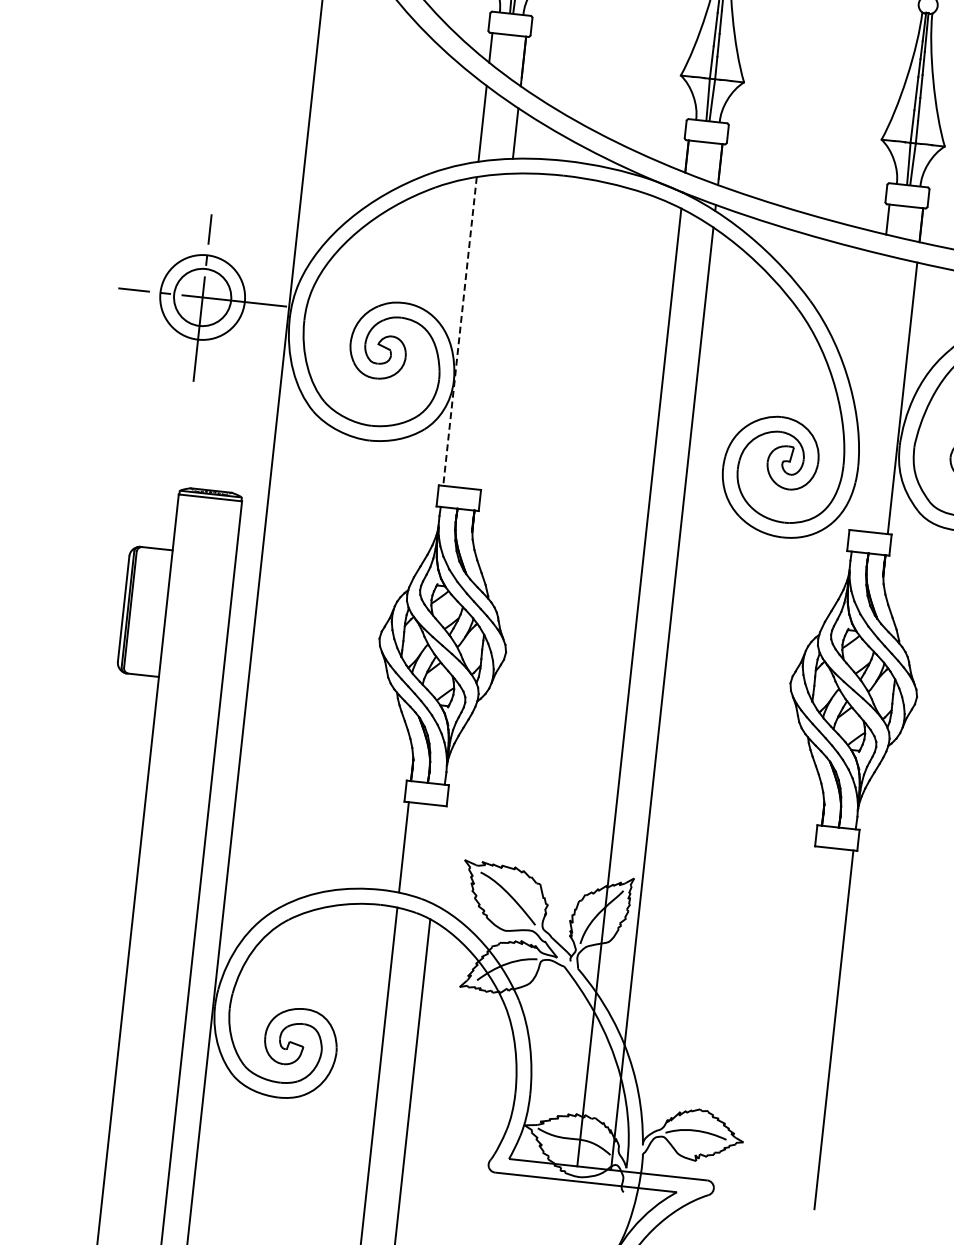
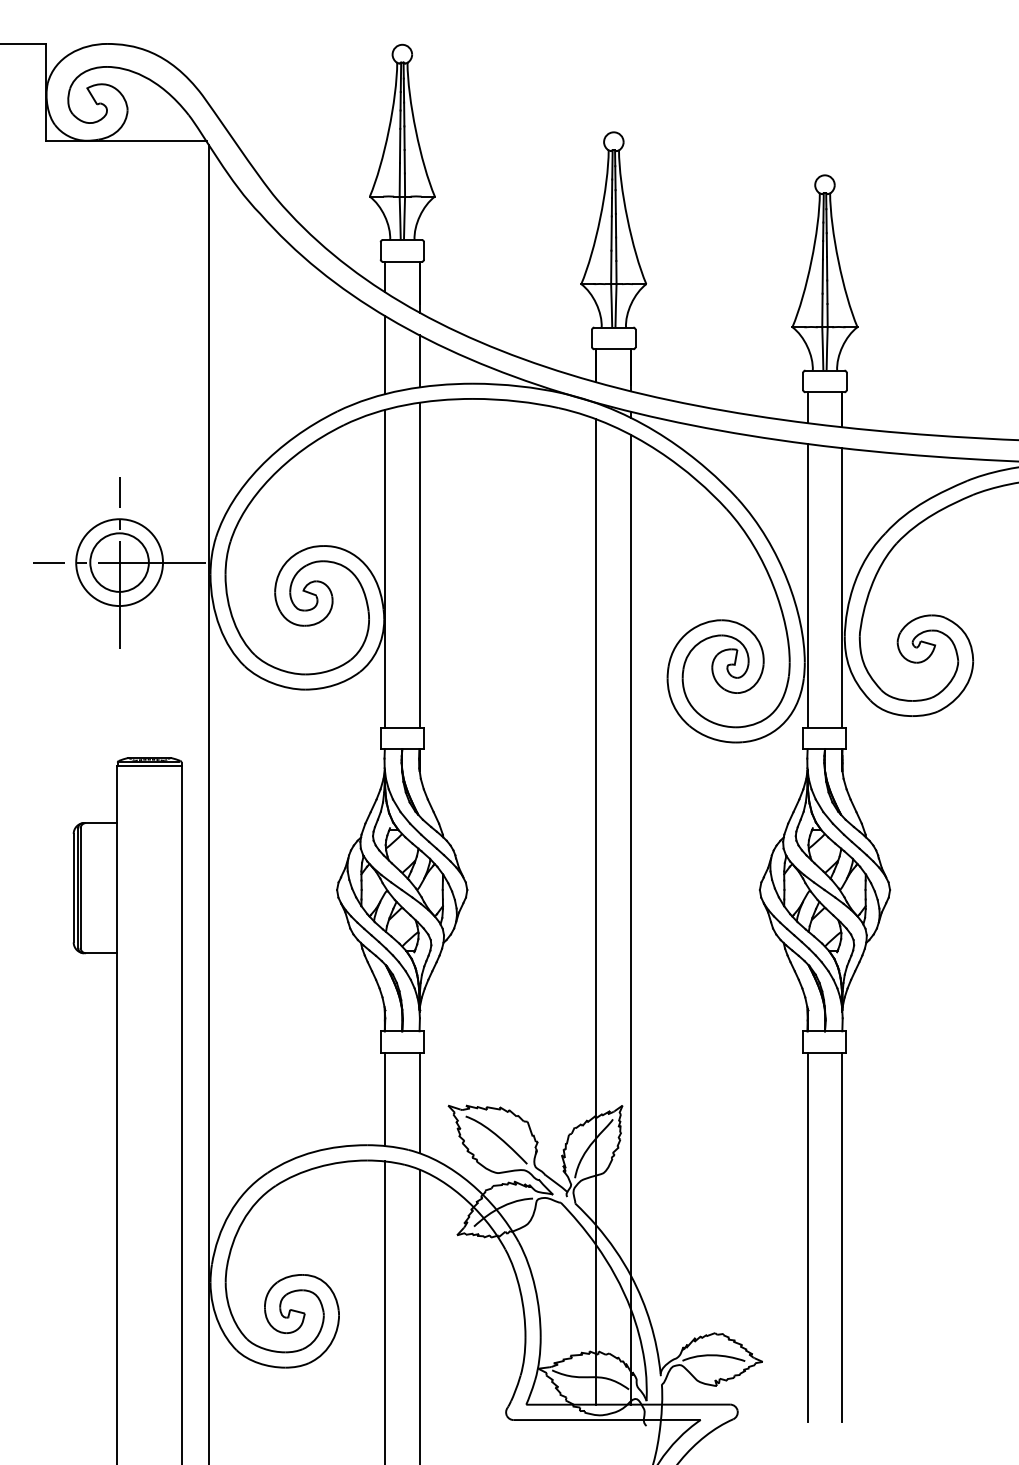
line: (493, 330) -> (419, 564), added
line: (460, 331) -> (385, 568), dashed -> solid
line: (868, 392) -> (807, 585), added
line: (437, 853) -> (419, 1102), added
line: (800, 1026) -> (807, 1237), added

